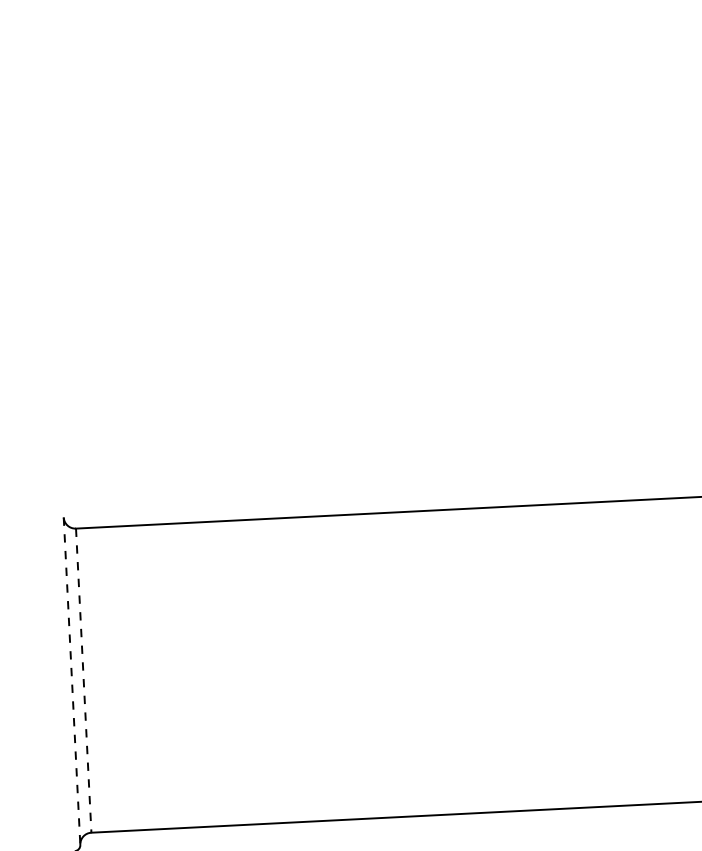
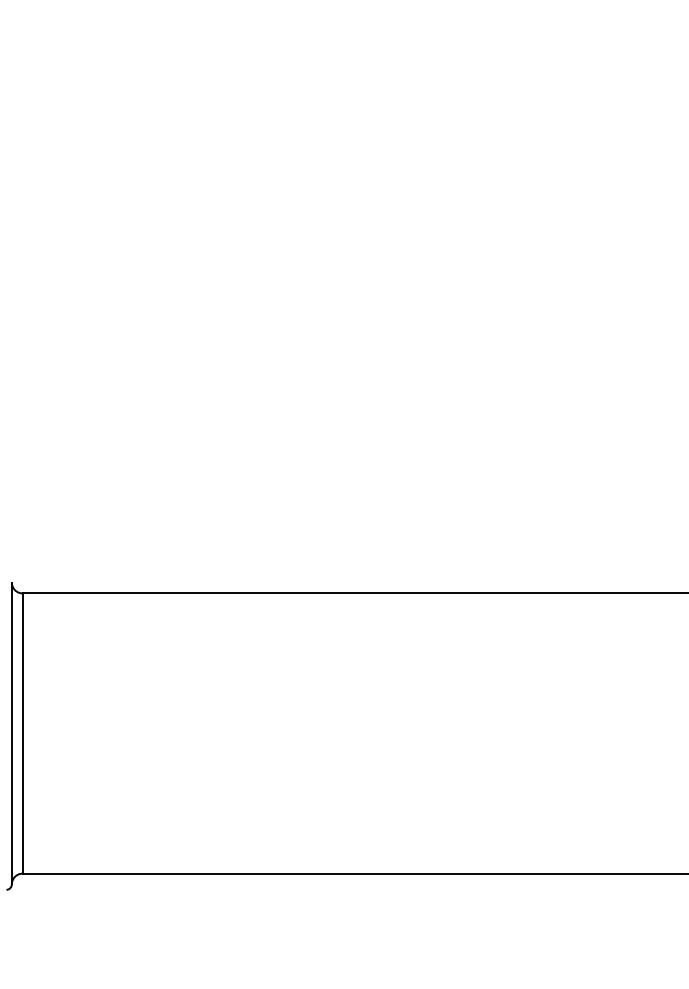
line: (71, 681) -> (11, 733), dashed -> solid
line: (83, 681) -> (22, 734), dashed -> solid

